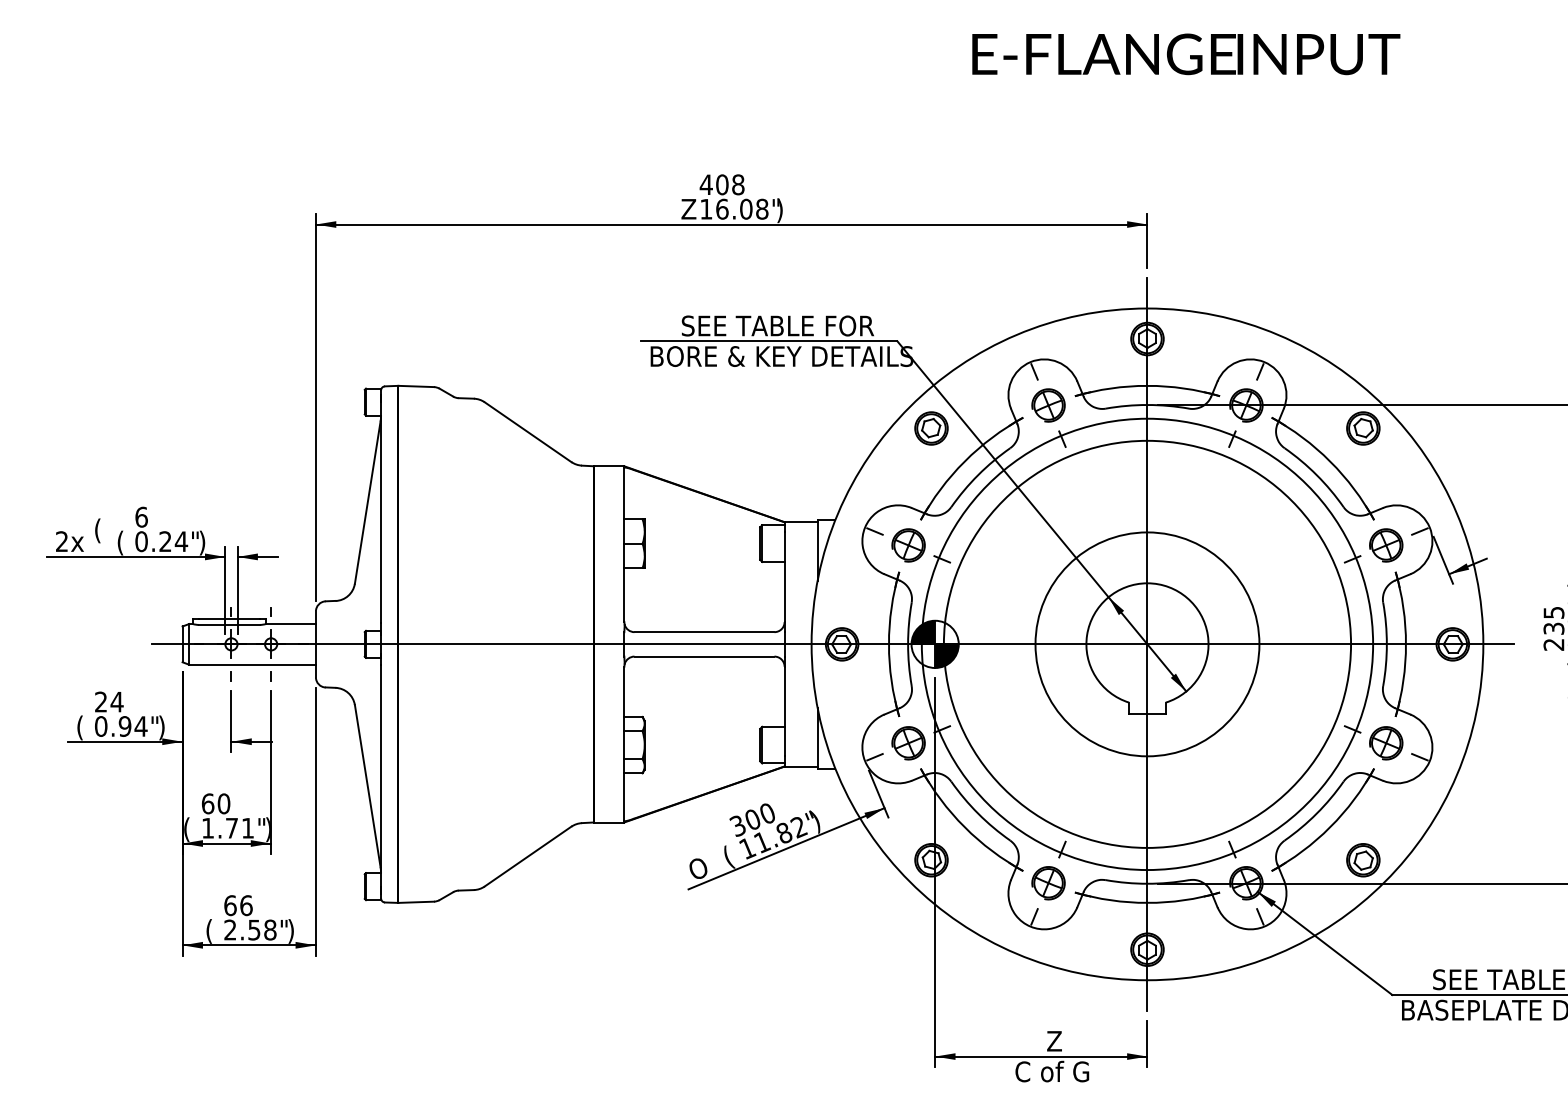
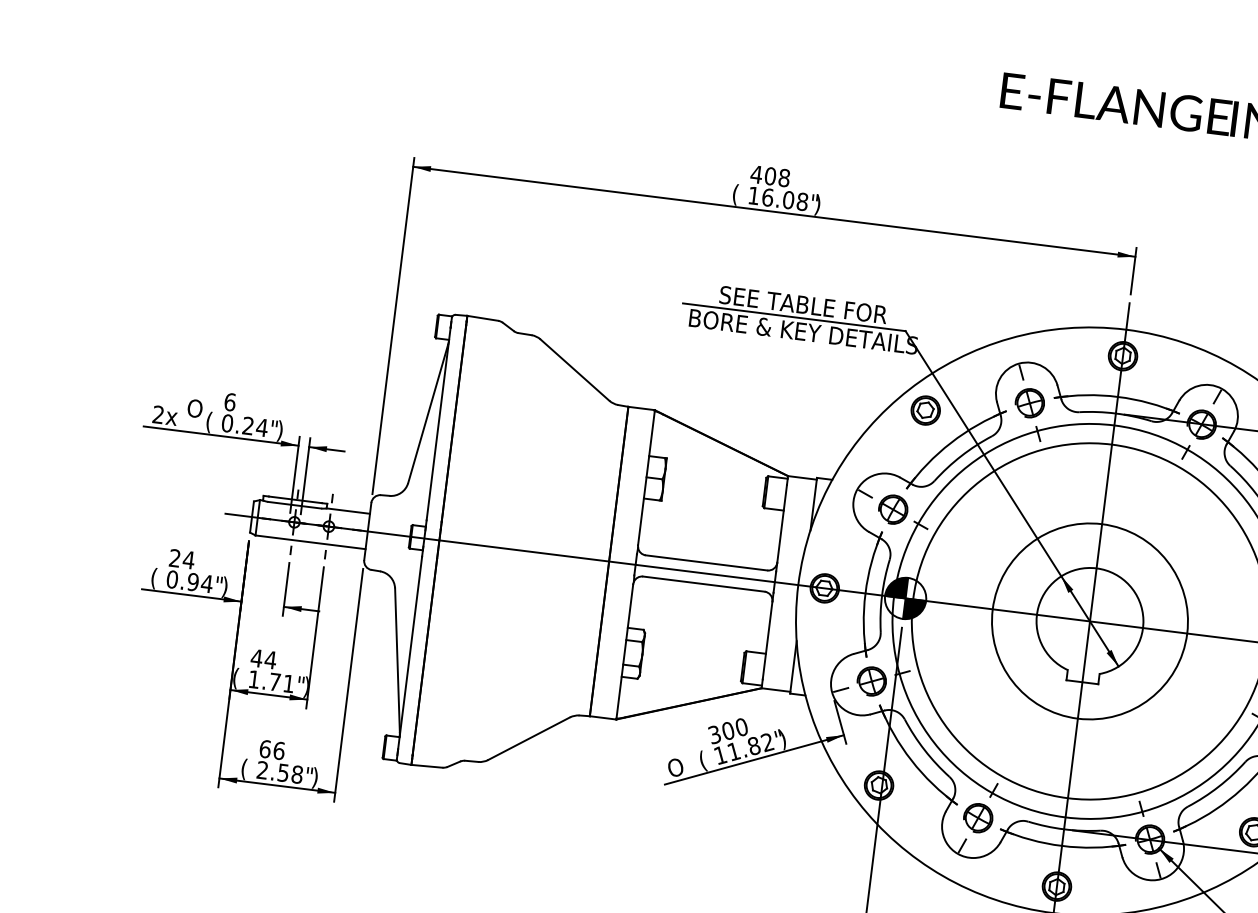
text: (688, 210) -> (738, 194), Z -> (
text: (102, 530) -> (194, 409), ( -> O
text: (215, 803) -> (263, 658), 60 -> 44

